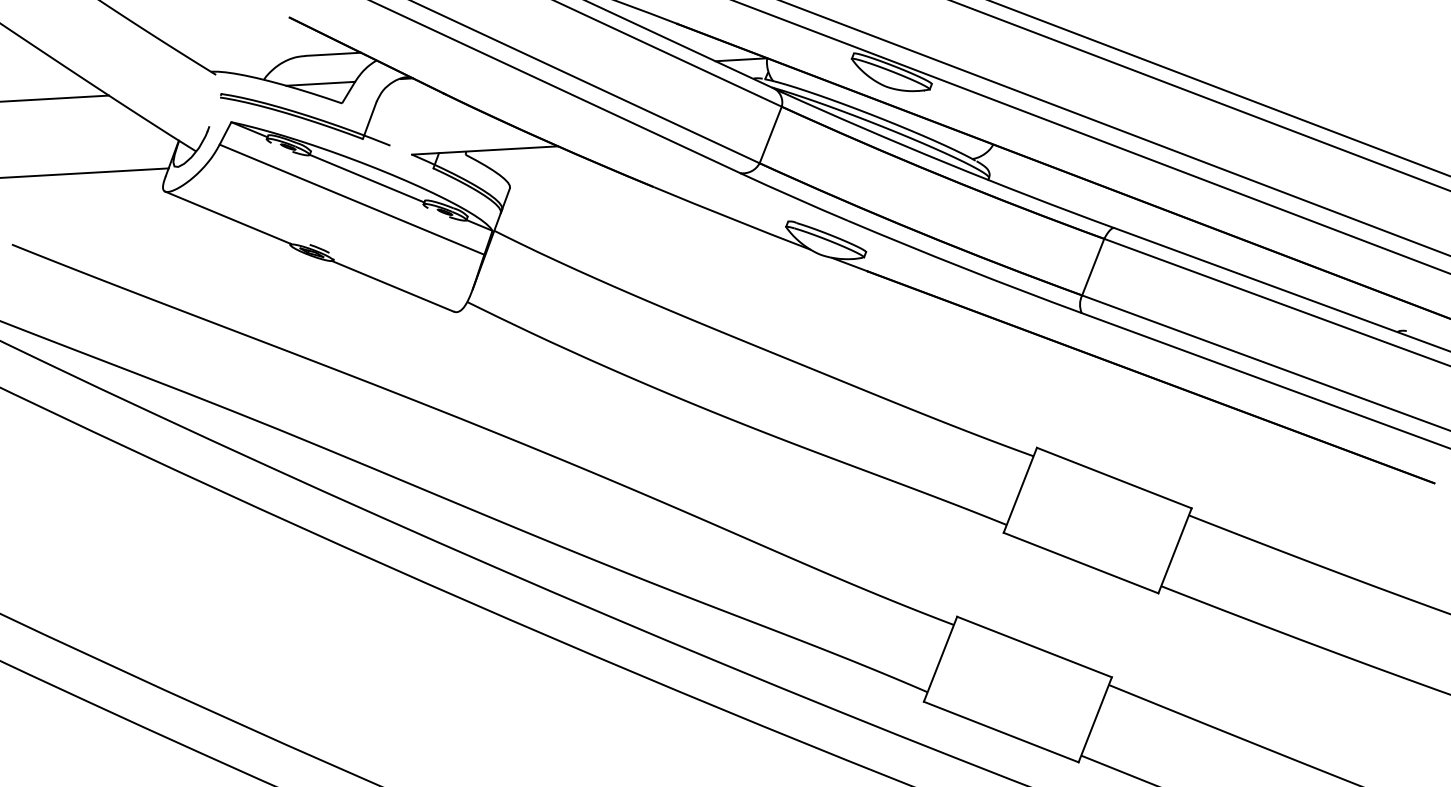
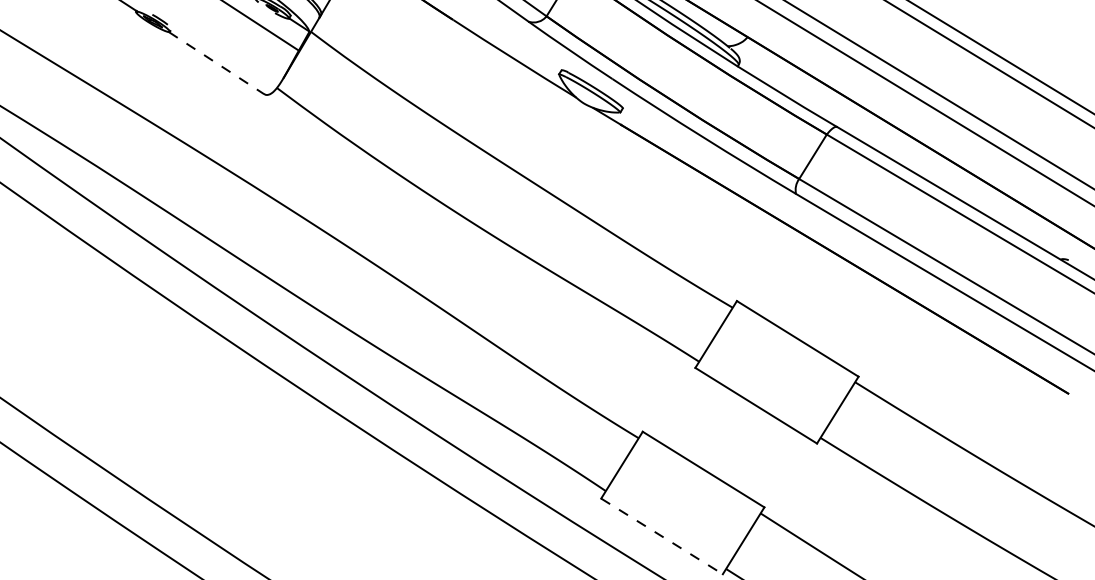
line: (393, 286) -> (216, 63), solid -> dashed
line: (1001, 732) -> (662, 536), solid -> dashed

